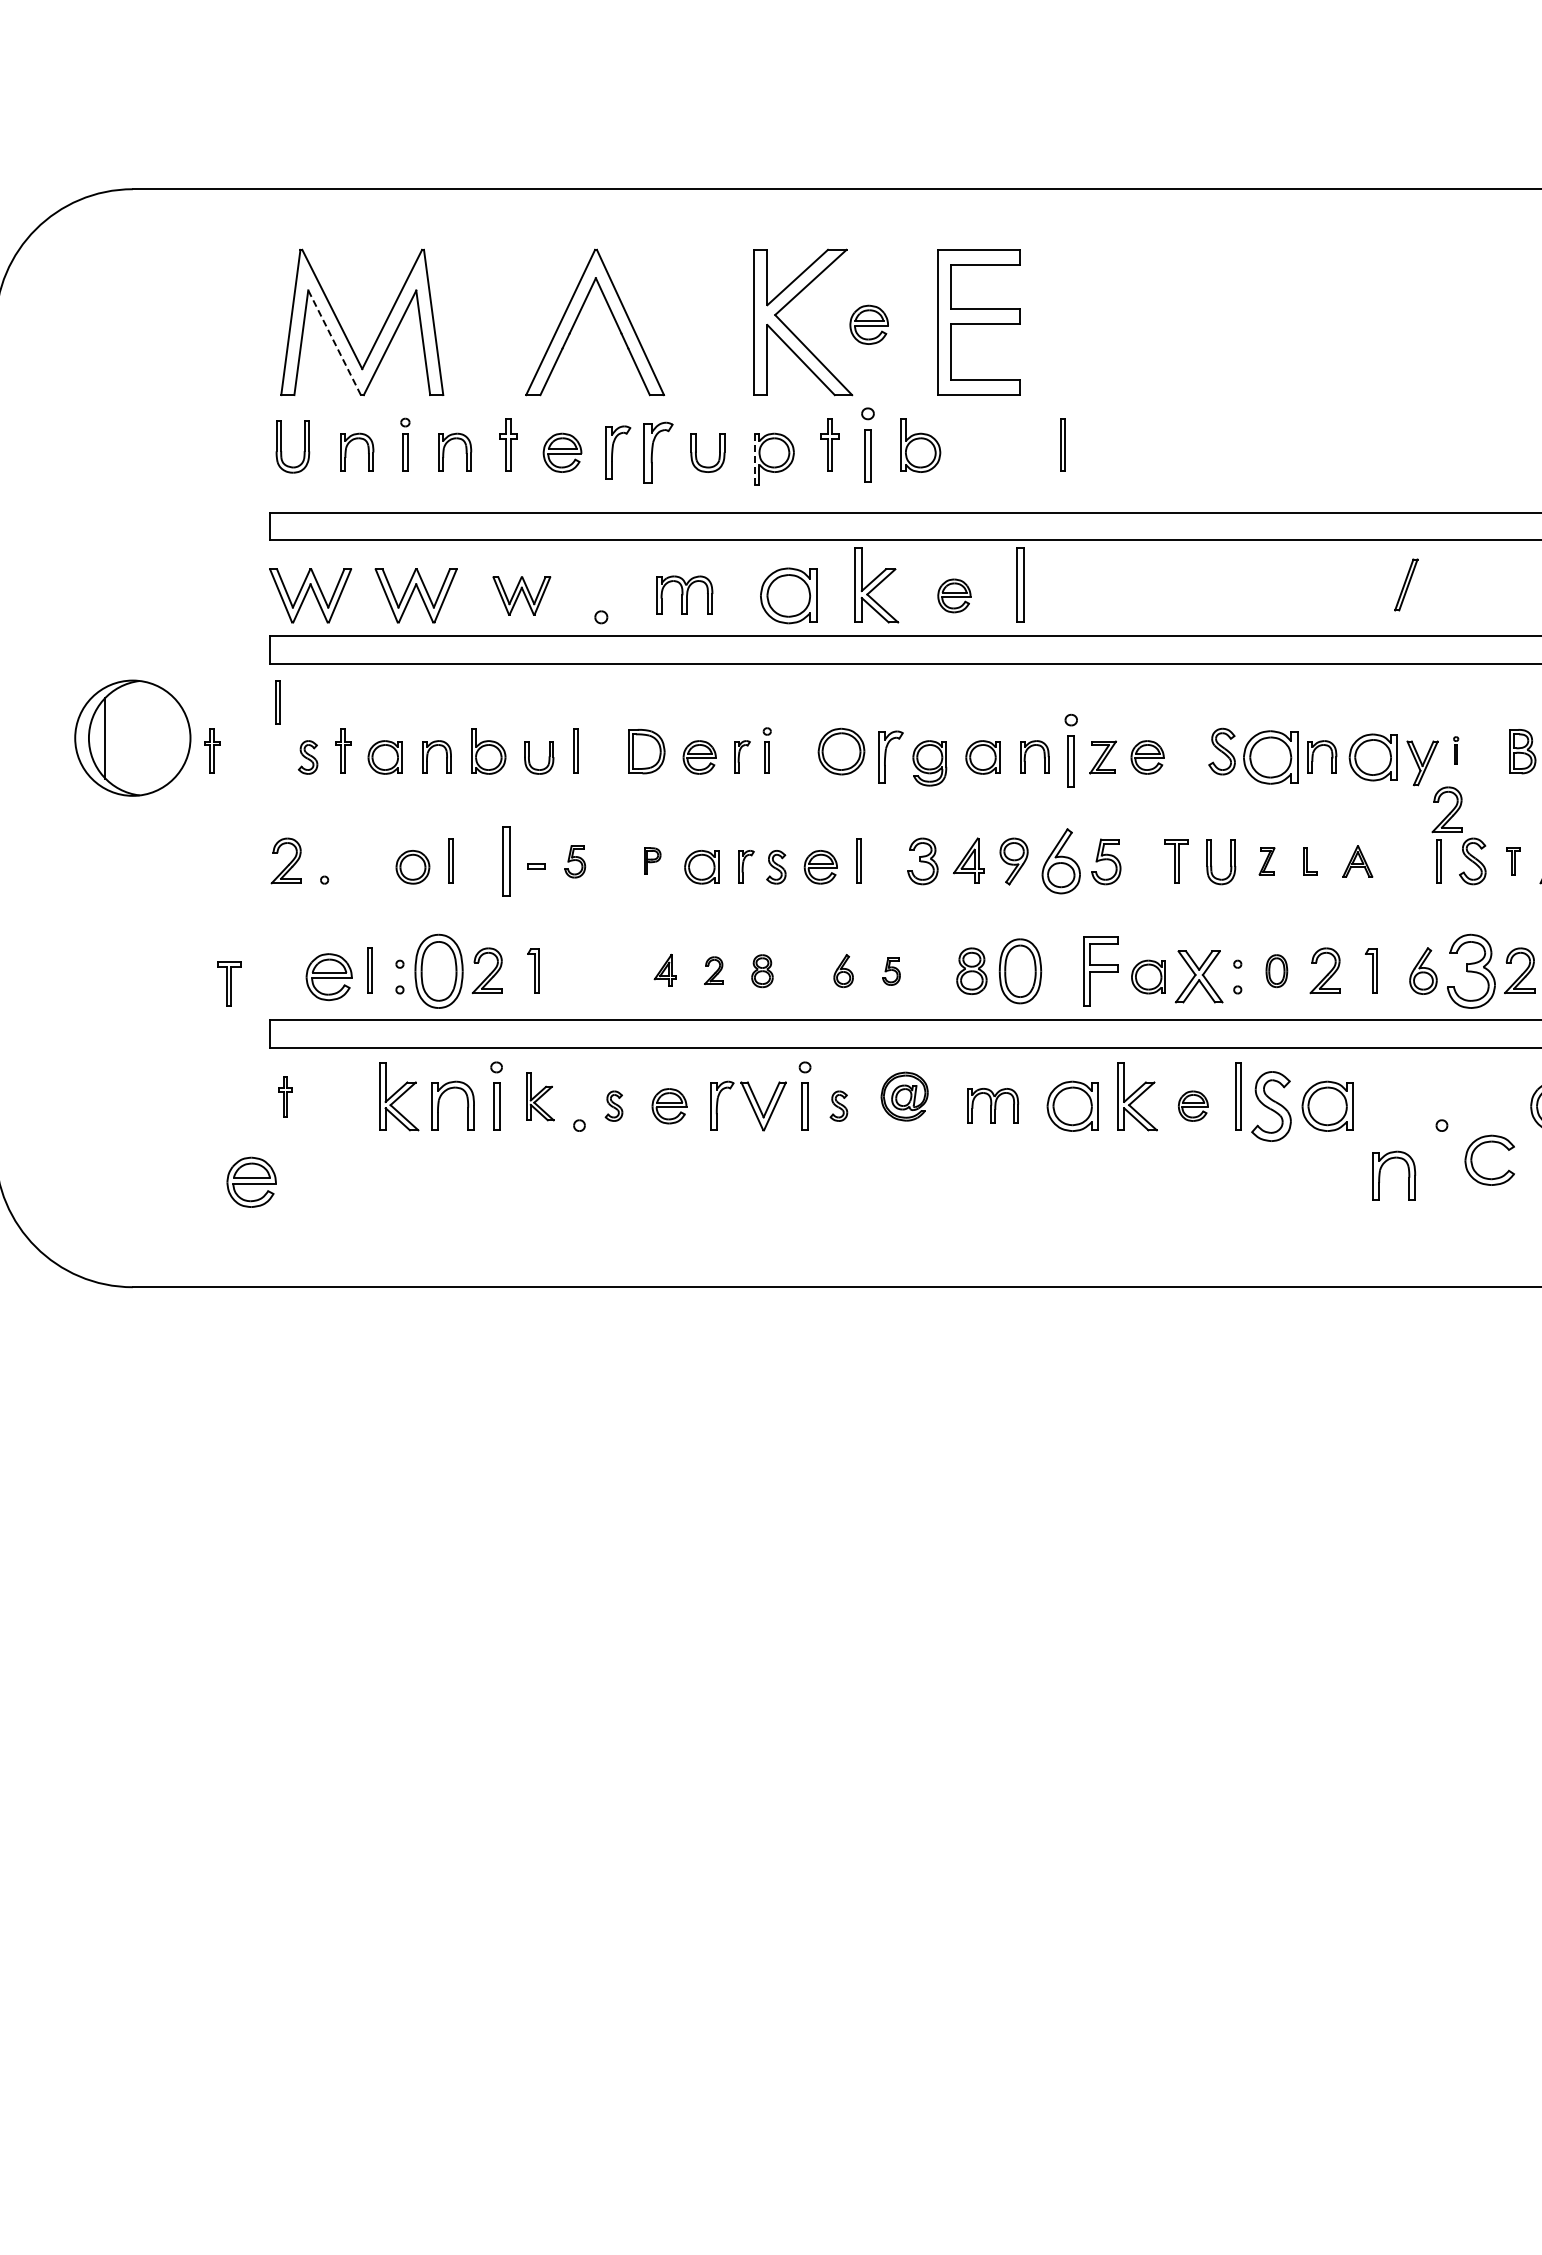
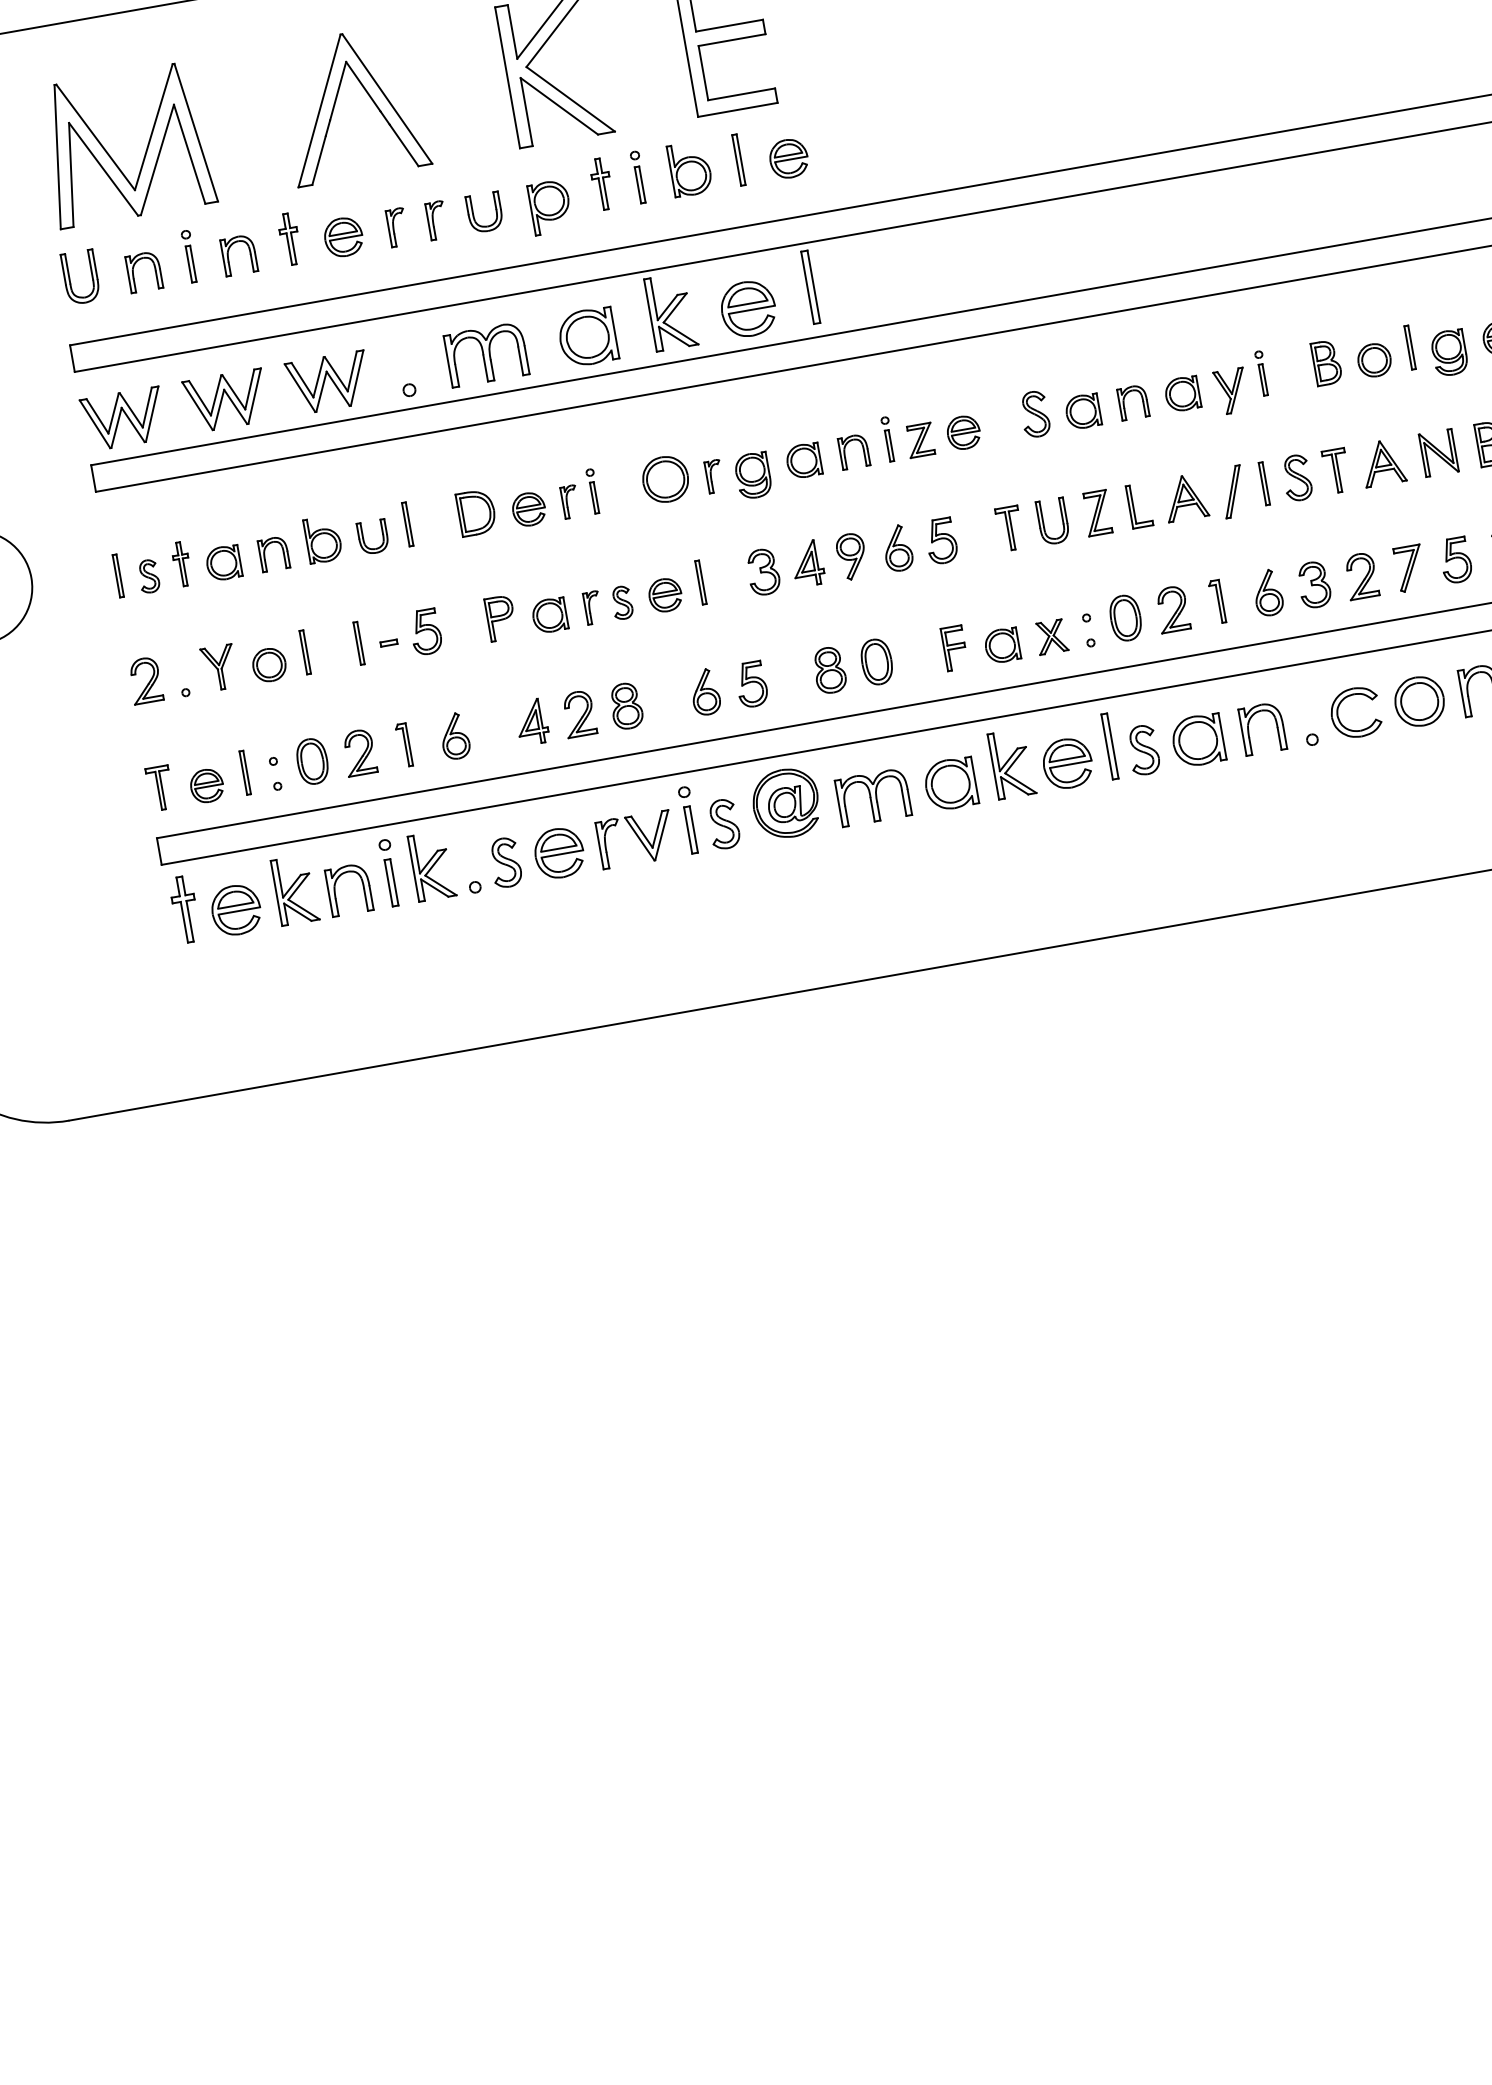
part: (868, 324) -> (788, 158), moved
line: (334, 342) -> (103, 169), dashed -> solid
part: (867, 444) -> (638, 176), size x0.71
part: (1062, 444) -> (738, 159), moved
part: (617, 451) -> (396, 226), size x0.71
part: (658, 451) -> (436, 219), size x0.62
line: (754, 459) -> (531, 210), dashed -> solid
part: (1406, 584) -> (1233, 491), moved
part: (684, 594) -> (486, 353), size x1.43
part: (521, 595) -> (328, 382), size x1.43
part: (954, 595) -> (748, 308), size x1.67
part: (277, 702) -> (118, 575), moved
part: (212, 750) -> (54, 586), removed
part: (1070, 750) -> (887, 439), size x0.62
part: (1455, 750) -> (1261, 373), size x1.67
part: (890, 756) -> (713, 475), size x0.62
part: (1270, 757) -> (1082, 411), size x0.62
part: (1372, 757) -> (1181, 394), size x0.71
part: (1446, 809) -> (1262, 432), removed
part: (362, 860) -> (219, 667), added
part: (652, 860) -> (500, 617), size x1.67
part: (505, 861) -> (358, 643), size x0.62
part: (575, 861) -> (426, 631), size x1.43
part: (1061, 861) -> (897, 548), size x0.71
part: (1266, 861) -> (1096, 513), size x1.67
part: (1310, 861) -> (1139, 505), size x1.67
part: (1357, 861) -> (1185, 497), size x1.43
part: (1513, 861) -> (1336, 471), size x1.67
part: (438, 970) -> (311, 760), size x0.62
part: (585, 970) -> (454, 735), added
part: (664, 970) -> (531, 722), size x1.43
part: (713, 970) -> (578, 713), size x1.67
part: (762, 970) -> (626, 705), size x1.43
part: (843, 970) -> (704, 691), size x1.43
part: (1020, 970) -> (876, 661), size x0.71
part: (1100, 970) -> (954, 647), size x0.62
part: (1276, 970) -> (1125, 617), size x1.43
part: (1470, 970) -> (1313, 584), size x0.62
part: (891, 971) -> (751, 684), size x1.67
part: (329, 976) -> (207, 785), size x0.71
part: (1199, 977) -> (1051, 637), size x0.62
part: (229, 983) -> (160, 787), moved
part: (285, 1096) -> (184, 909), size x1.67
part: (540, 1096) -> (432, 865), size x1.43
part: (904, 1096) -> (785, 803), size x1.43
part: (613, 1105) -> (504, 861), size x1.67
part: (669, 1105) -> (559, 852), size x1.43
part: (838, 1105) -> (723, 823), size x1.67
part: (993, 1105) -> (873, 796), size x1.43
part: (1193, 1105) -> (1067, 762), size x1.67
part: (1271, 1105) -> (1143, 749), size x0.71
part: (1486, 1143) -> (1349, 697), moved
part: (1380, 1175) -> (1249, 730), moved
part: (251, 1181) -> (235, 909), moved

